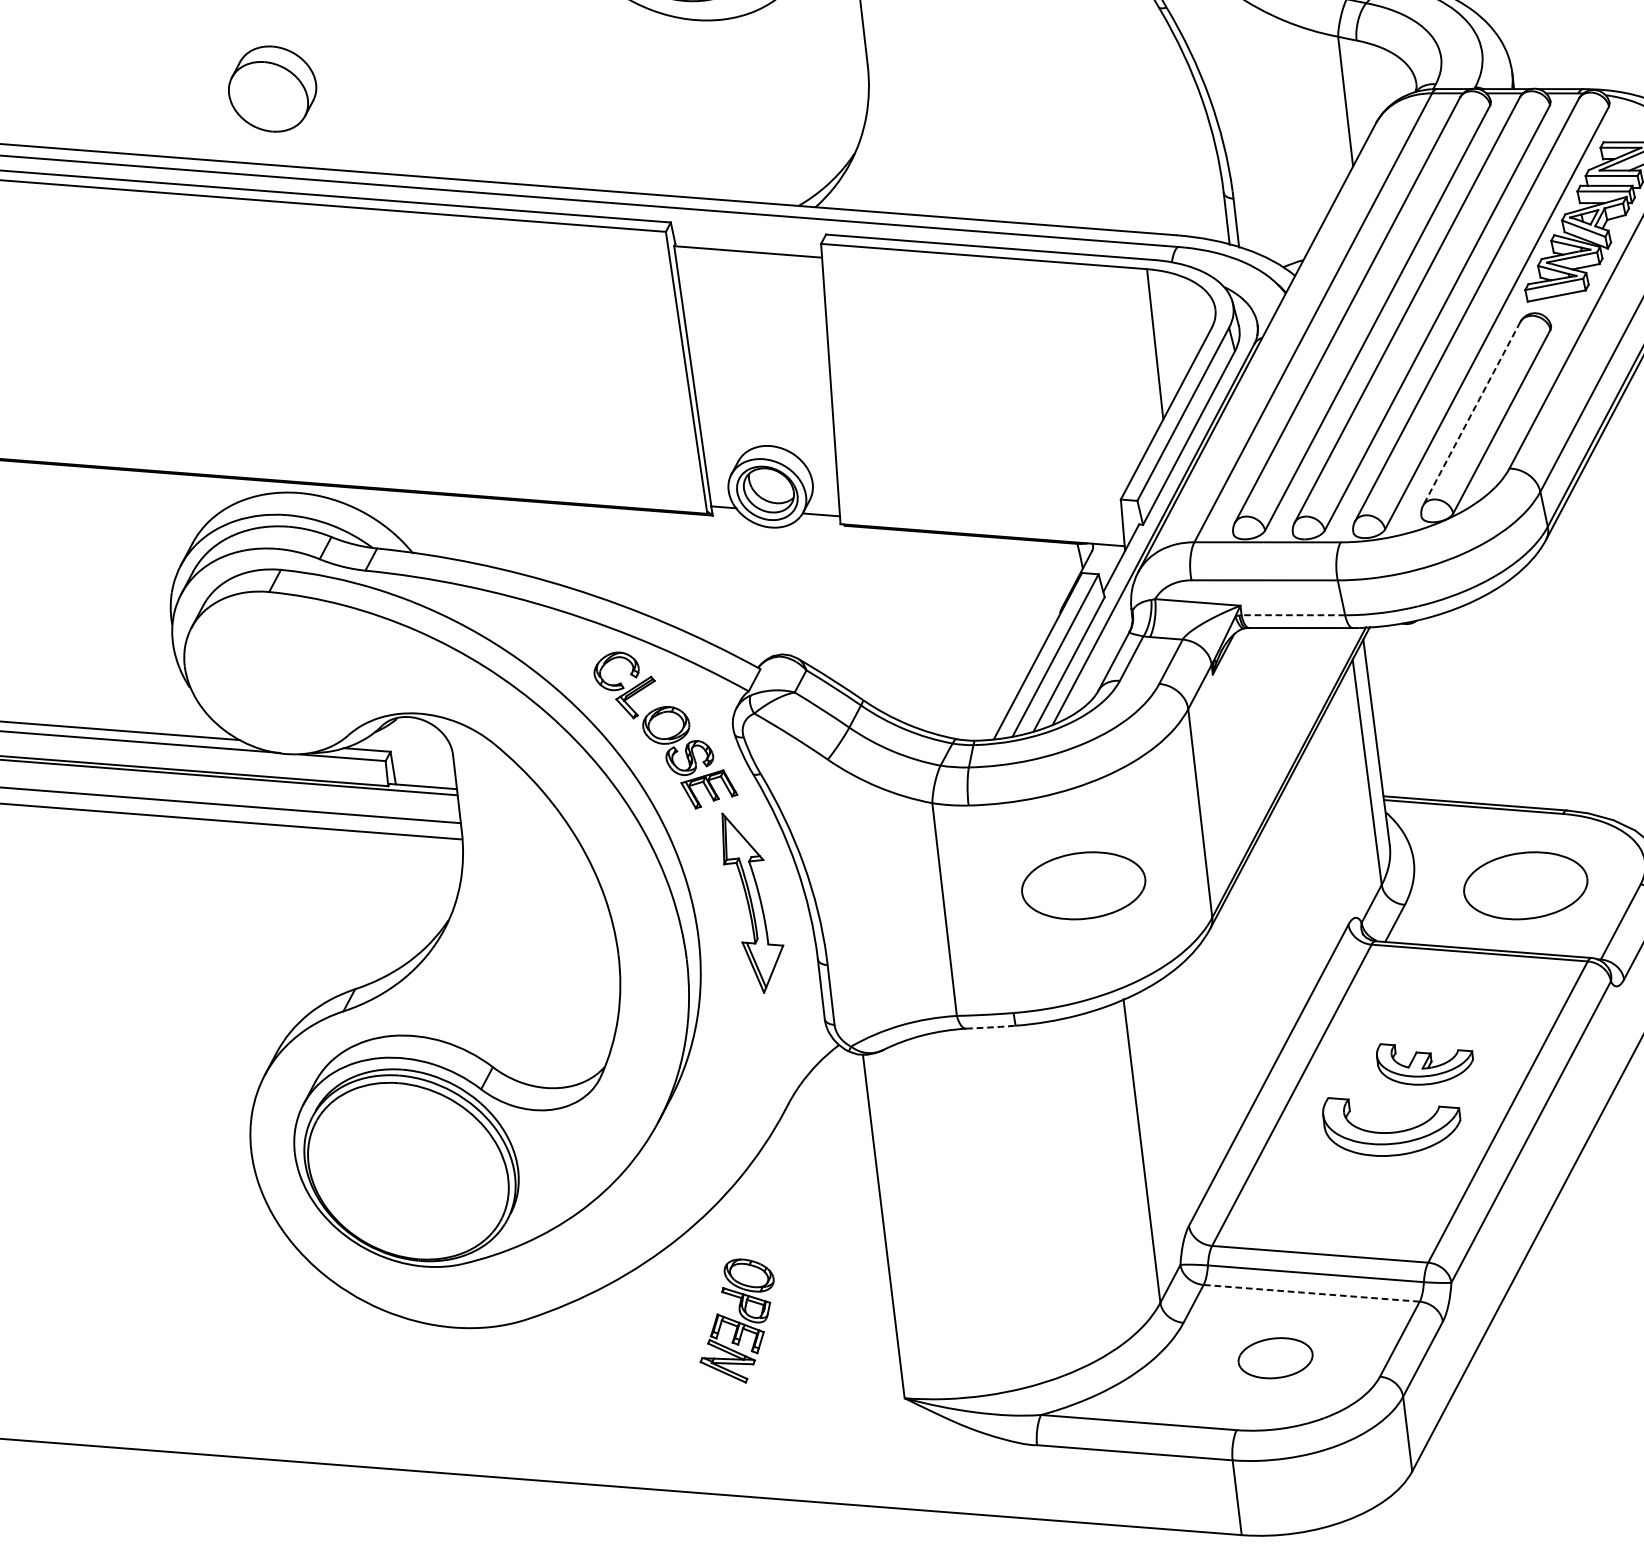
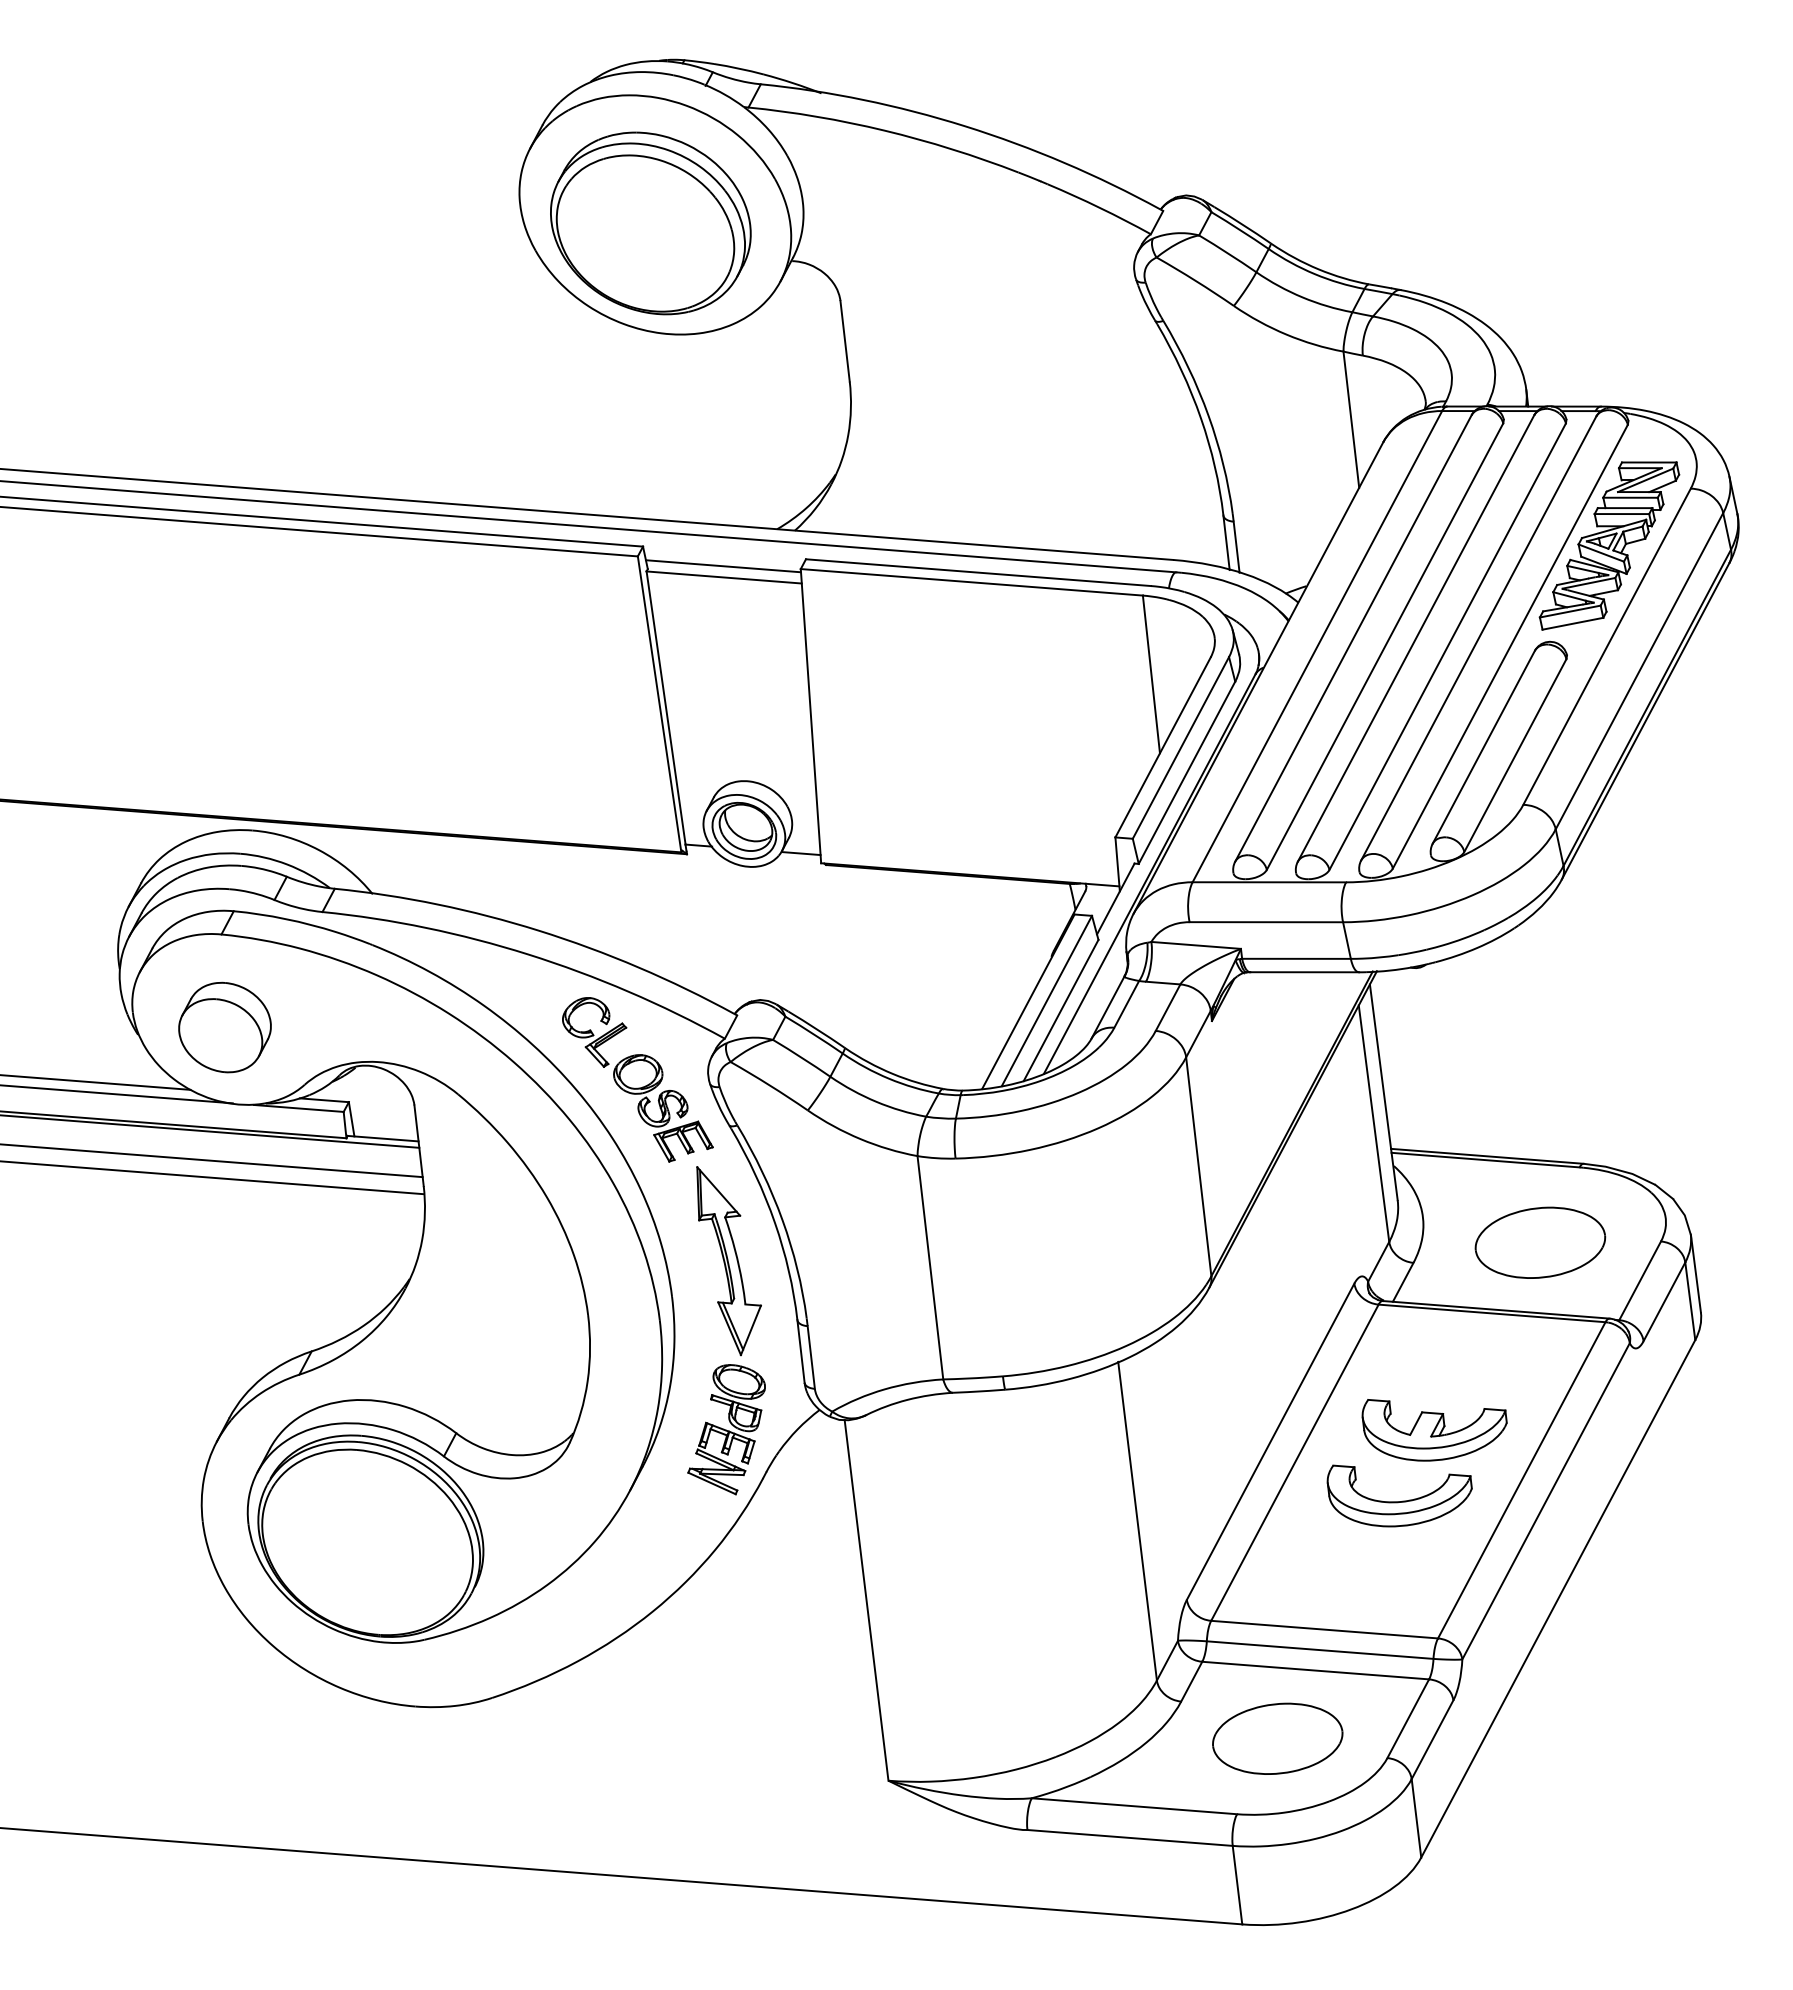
part: (272, 89) -> (224, 1027), moved
line: (746, 241) -> (722, 566), added
line: (1471, 413) -> (1483, 747), dashed -> solid
line: (1292, 614) -> (1295, 958), dashed -> solid
part: (1083, 885) -> (1076, 1242), removed
line: (991, 1027) -> (979, 1391), dashed -> solid
part: (1424, 1064) -> (1434, 1430), size x1.43
line: (1311, 1293) -> (1315, 1670), dashed -> solid
part: (737, 1320) -> (726, 1429), moved
part: (1275, 1358) -> (1277, 1738), size x1.67

